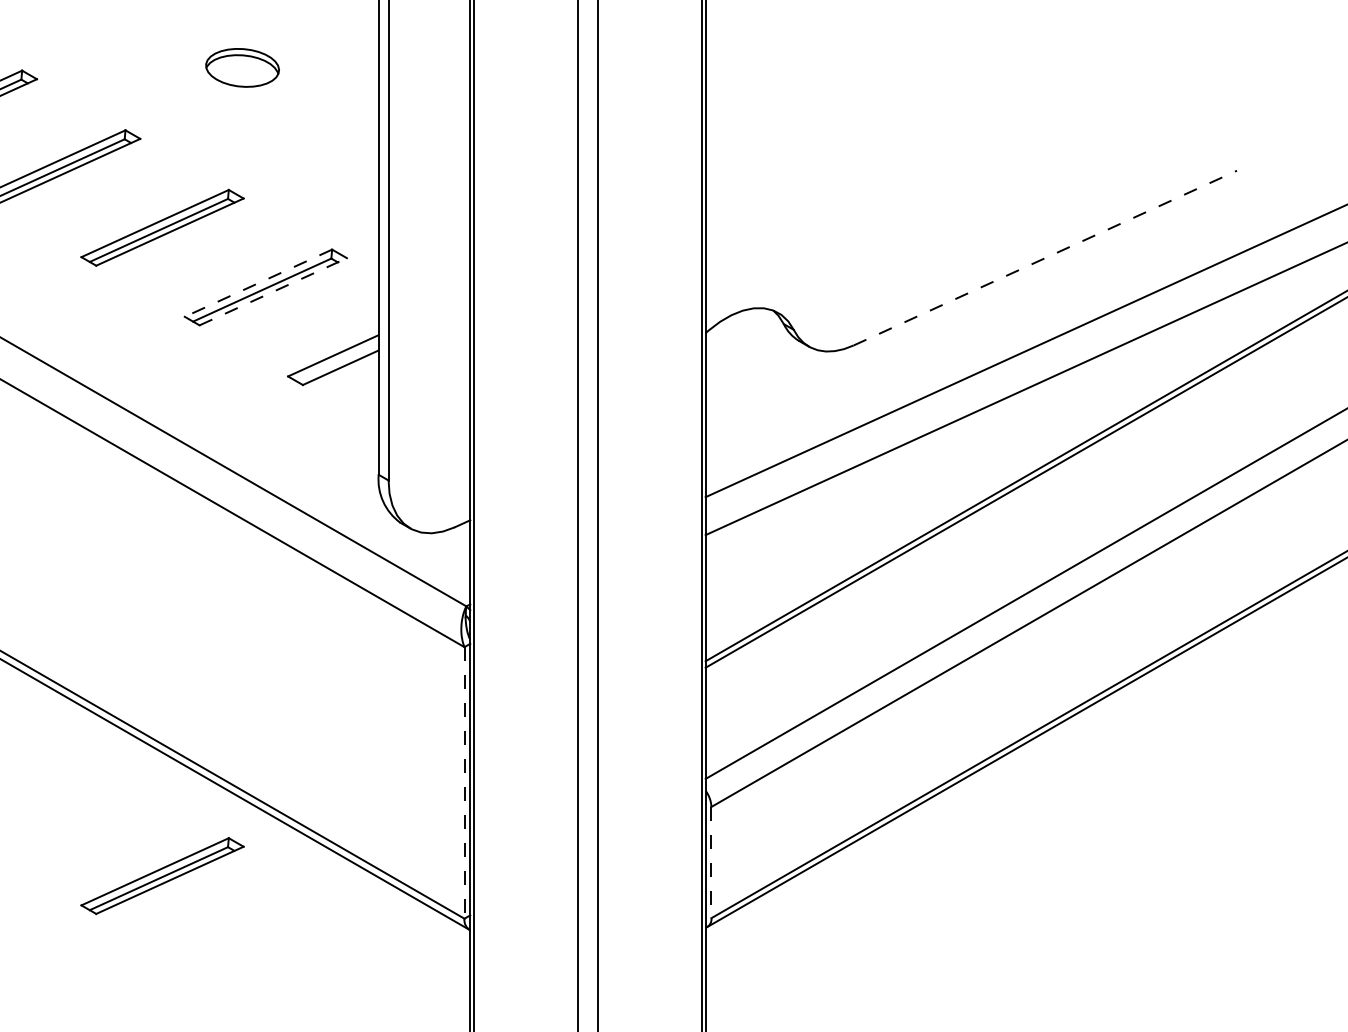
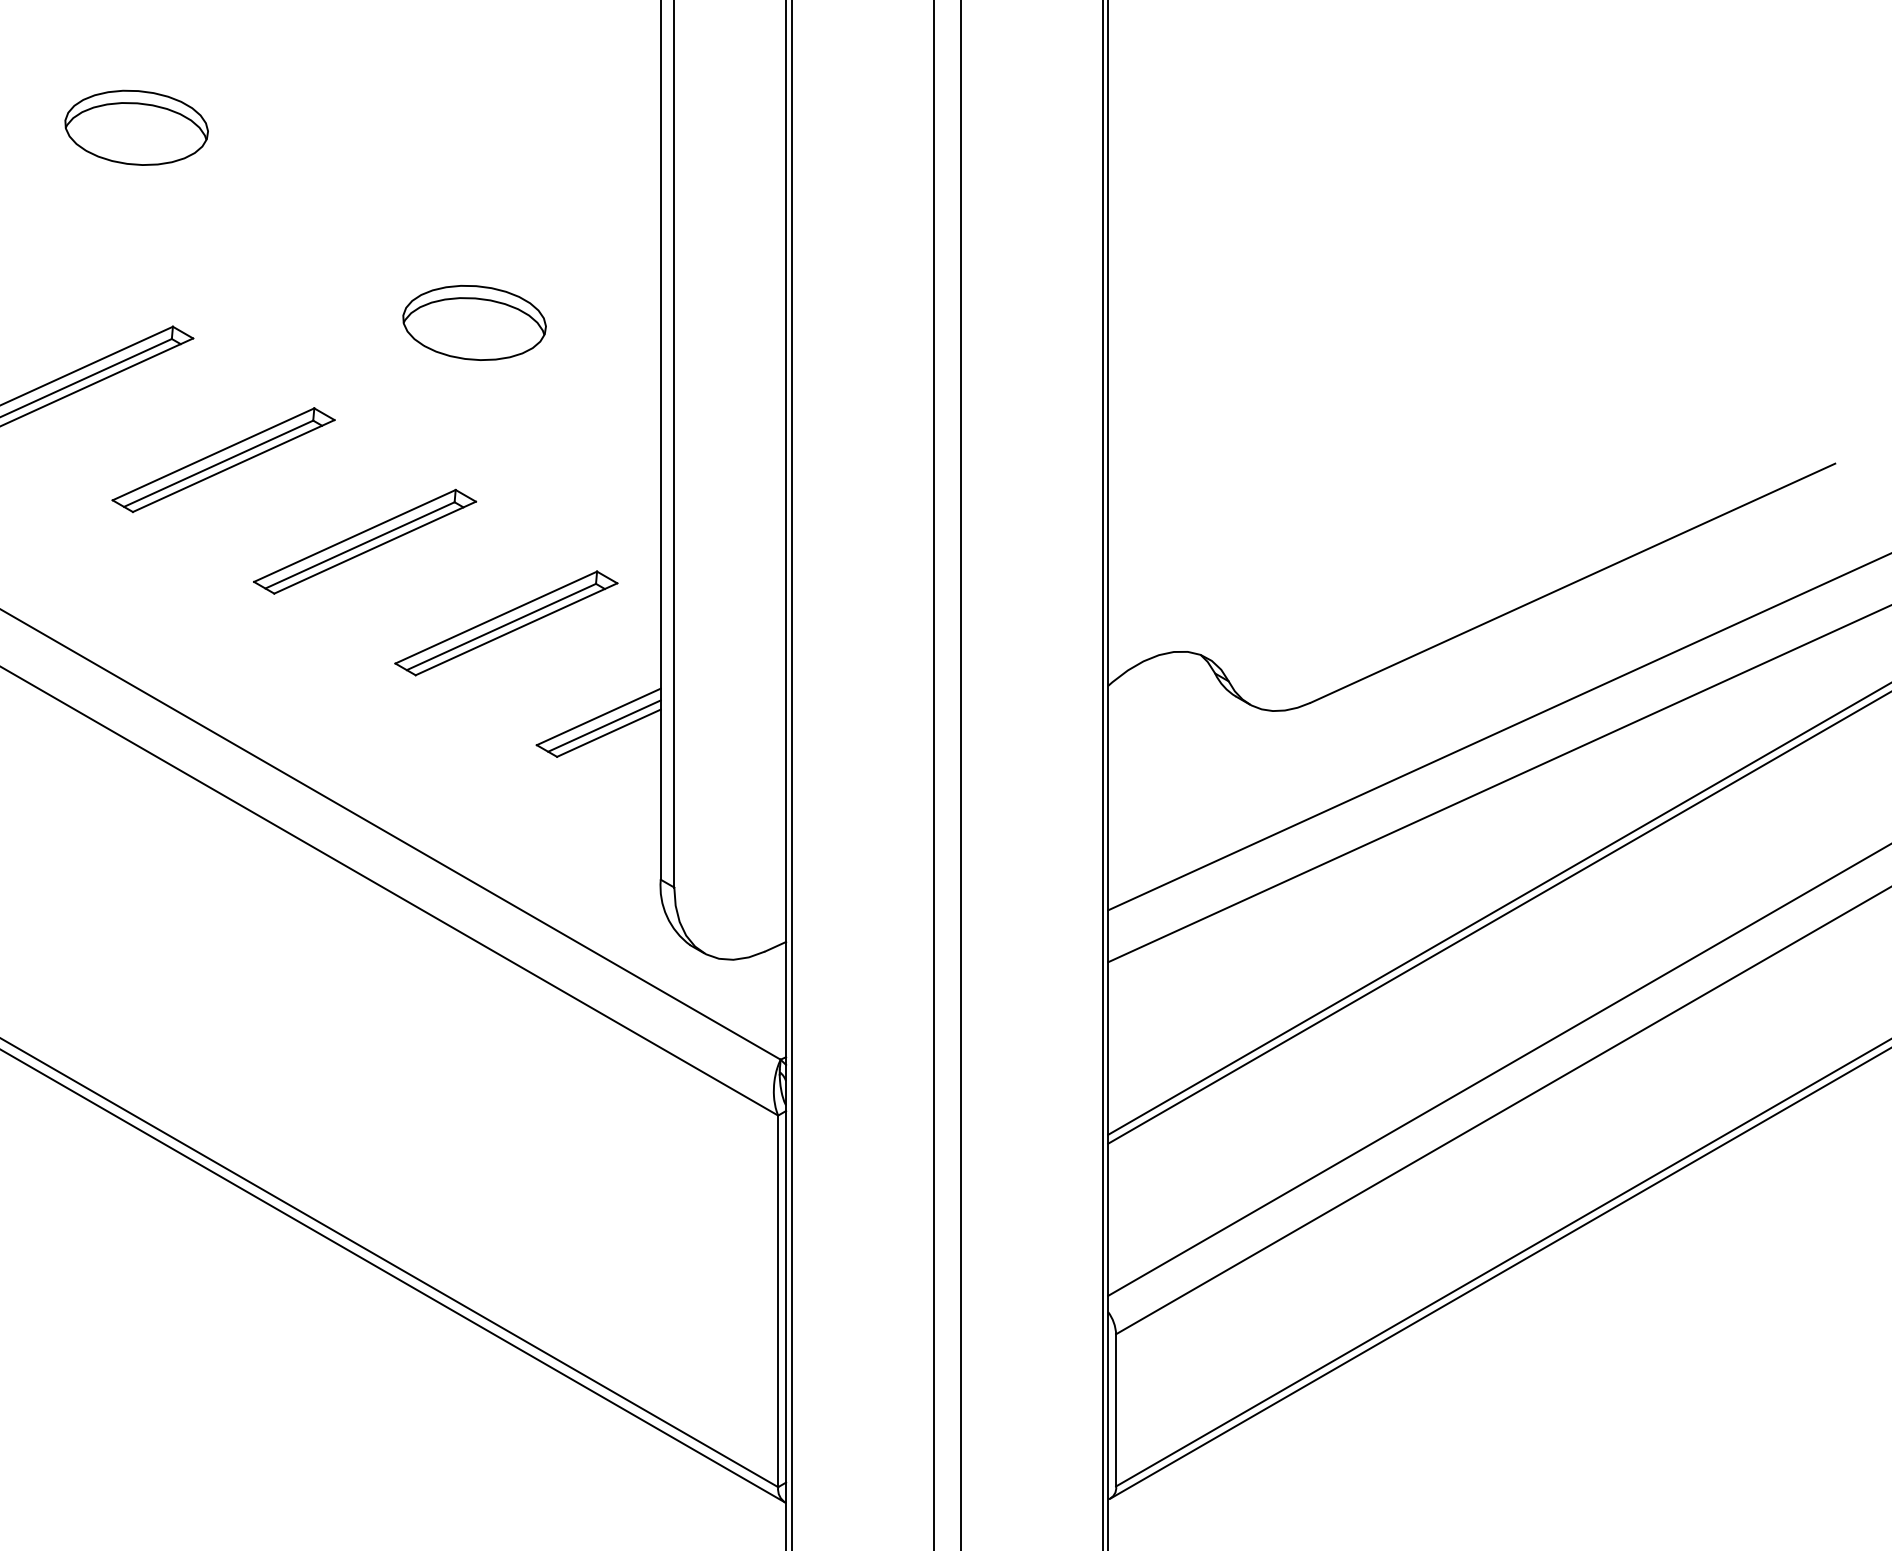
part: (242, 67) -> (474, 322), size x1.43
line: (1045, 258) -> (1573, 583), dashed -> solid
line: (258, 283) -> (496, 617), dashed -> solid
line: (273, 291) -> (516, 629), dashed -> solid
line: (337, 362) -> (604, 725), added
line: (464, 783) -> (778, 1301), dashed -> solid
line: (711, 862) -> (1116, 1410), dashed -> solid
part: (162, 875) -> (365, 1428), removed

